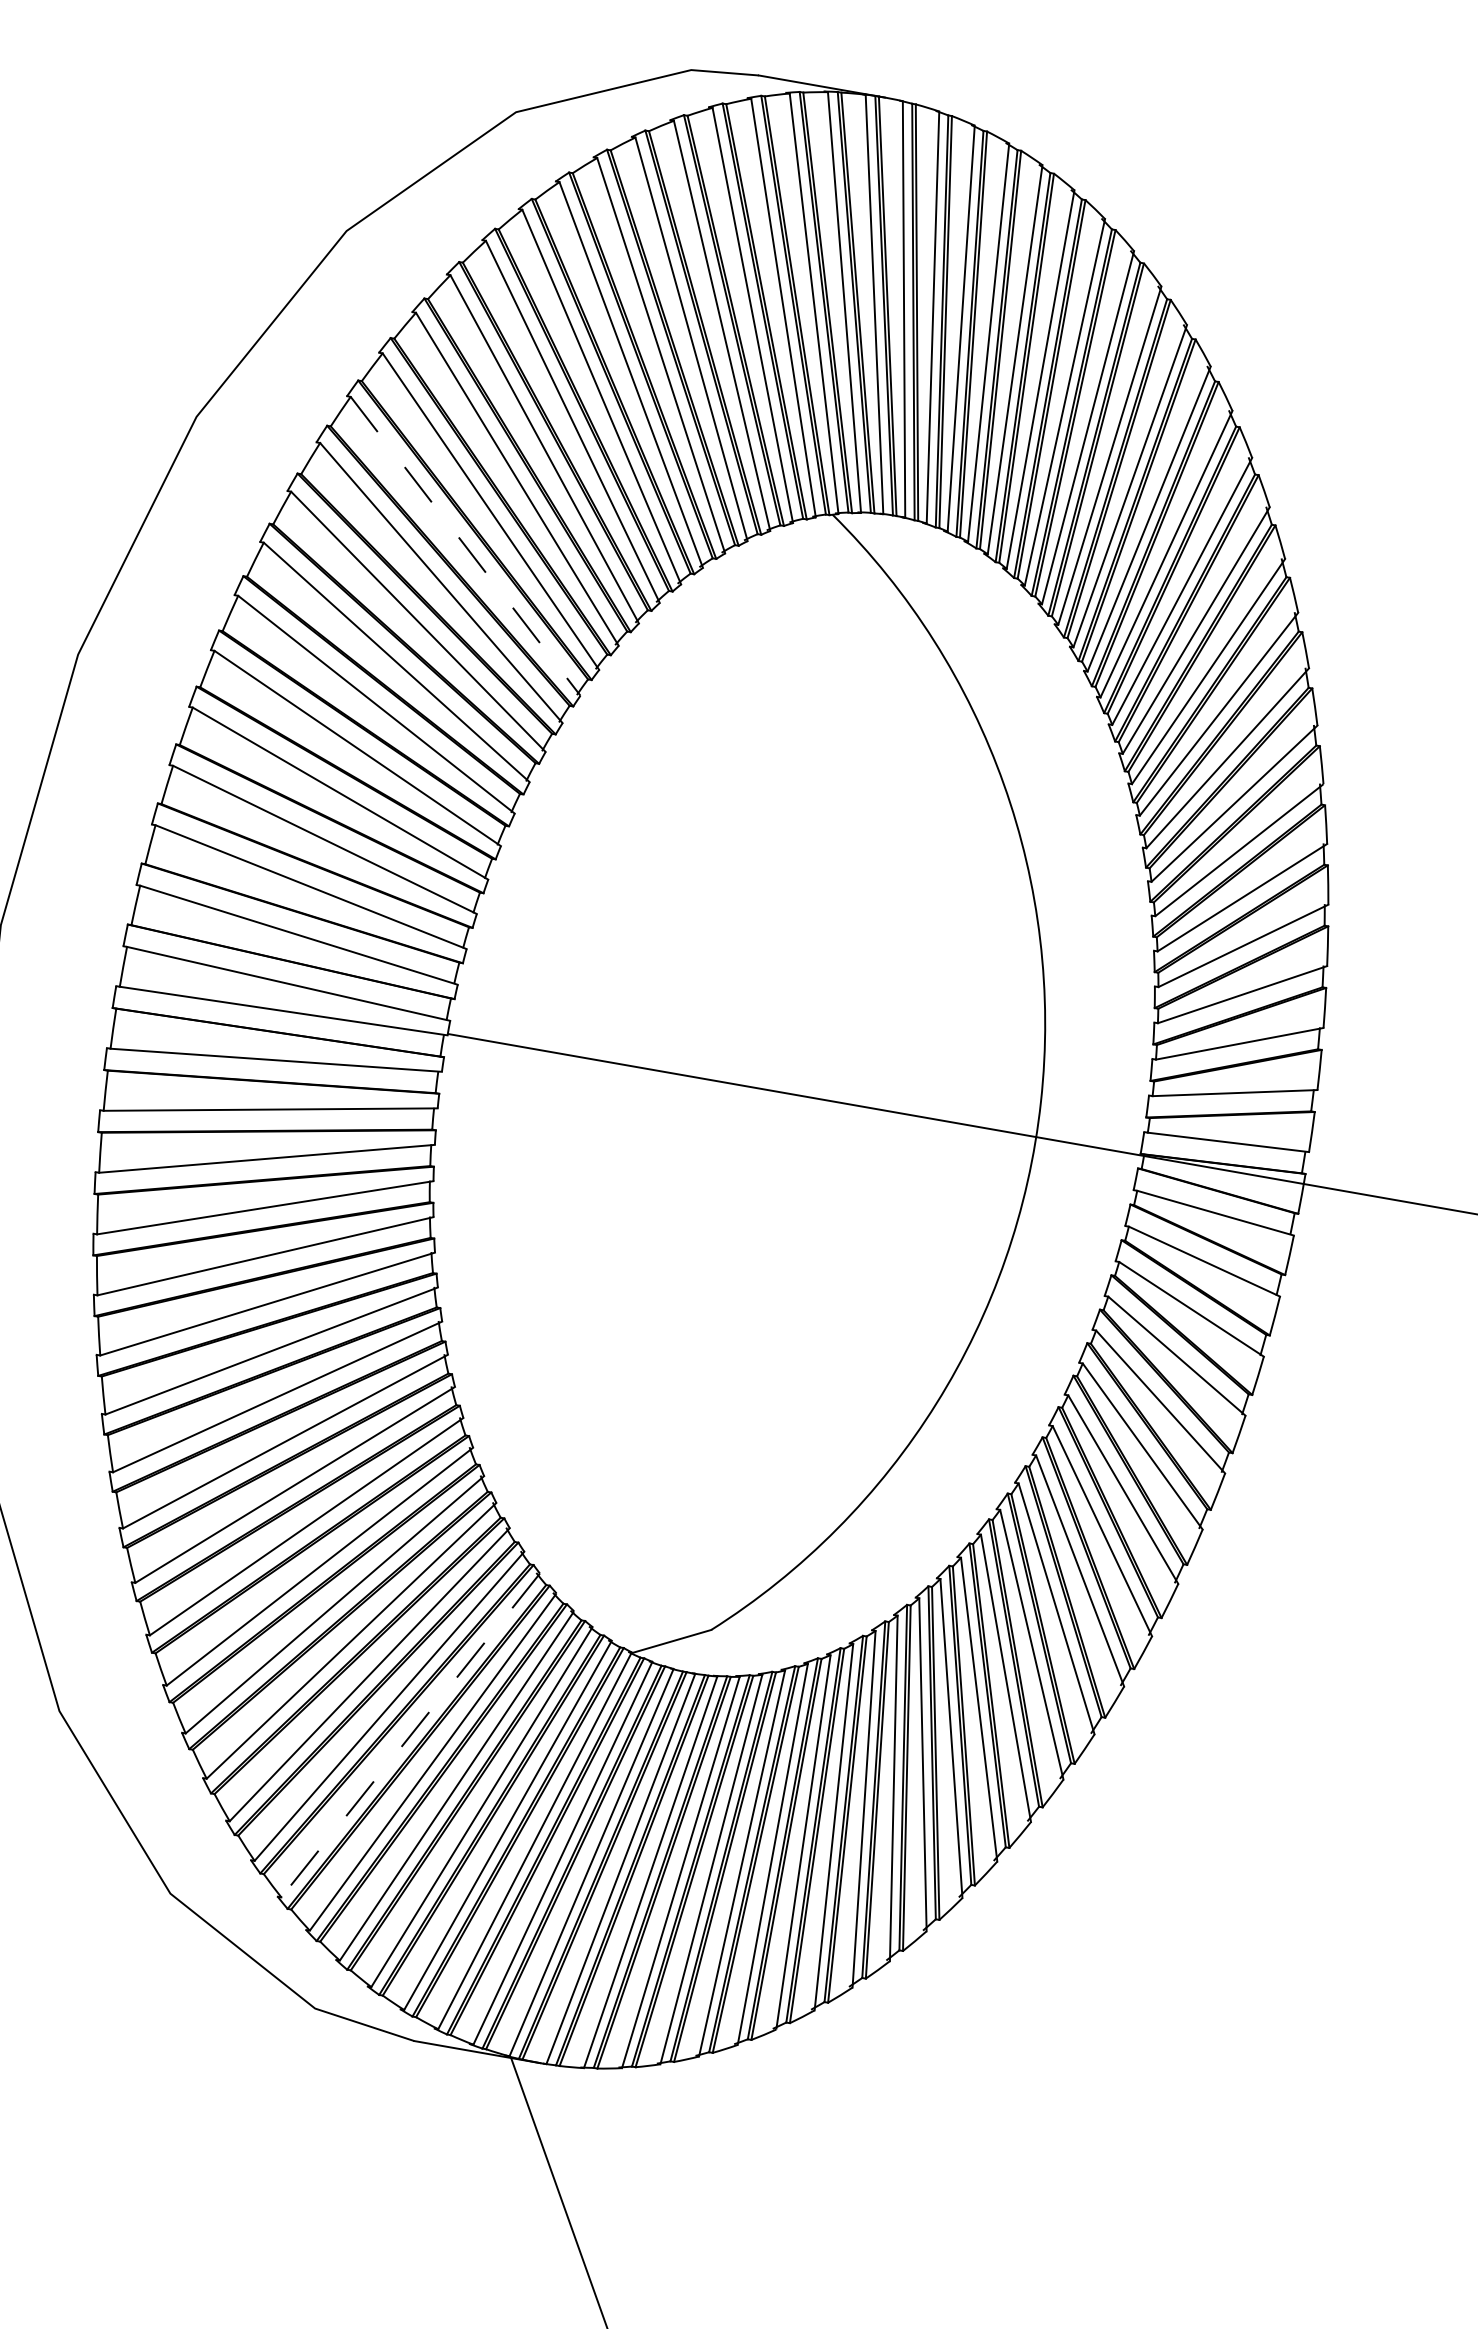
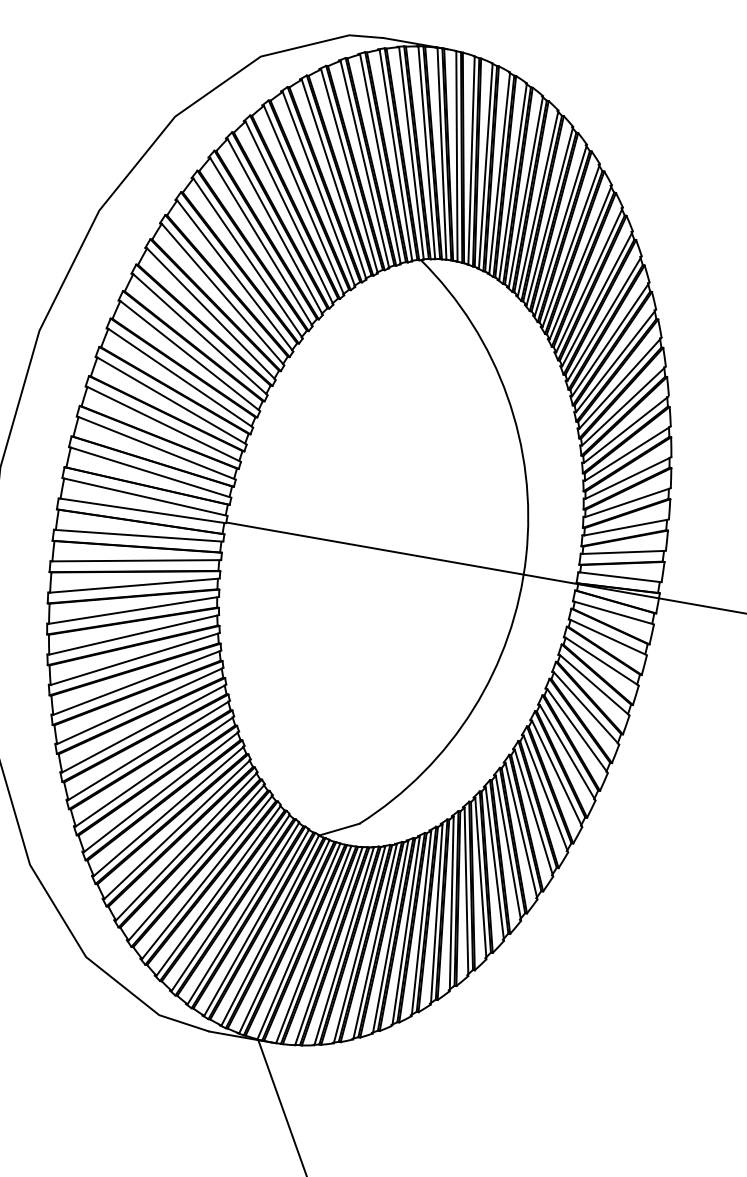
line: (465, 547) -> (235, 276), dashed -> solid
line: (410, 1736) -> (207, 877), dashed -> solid

